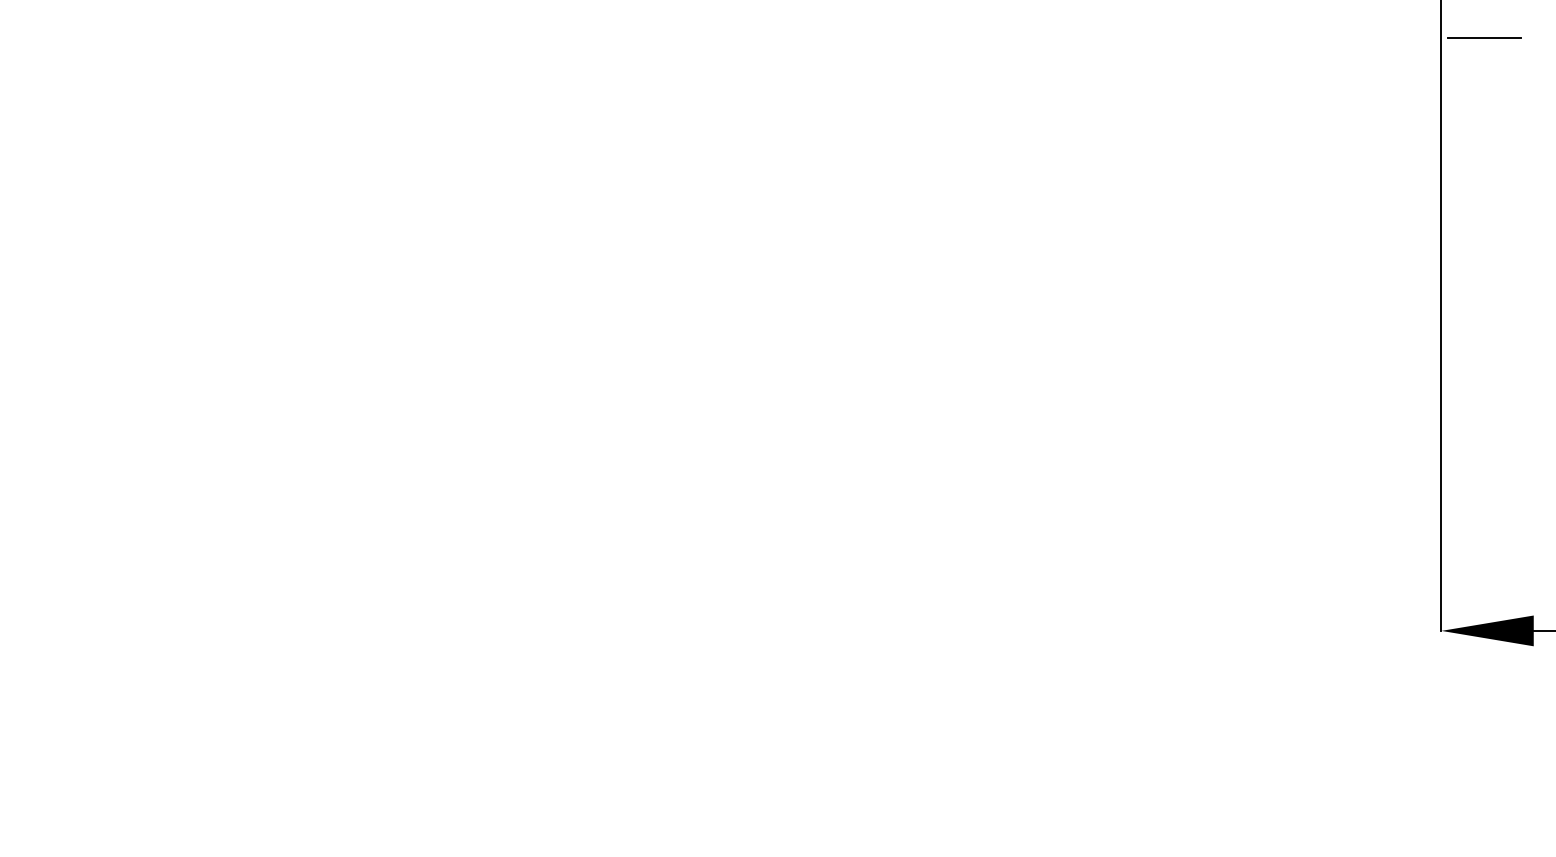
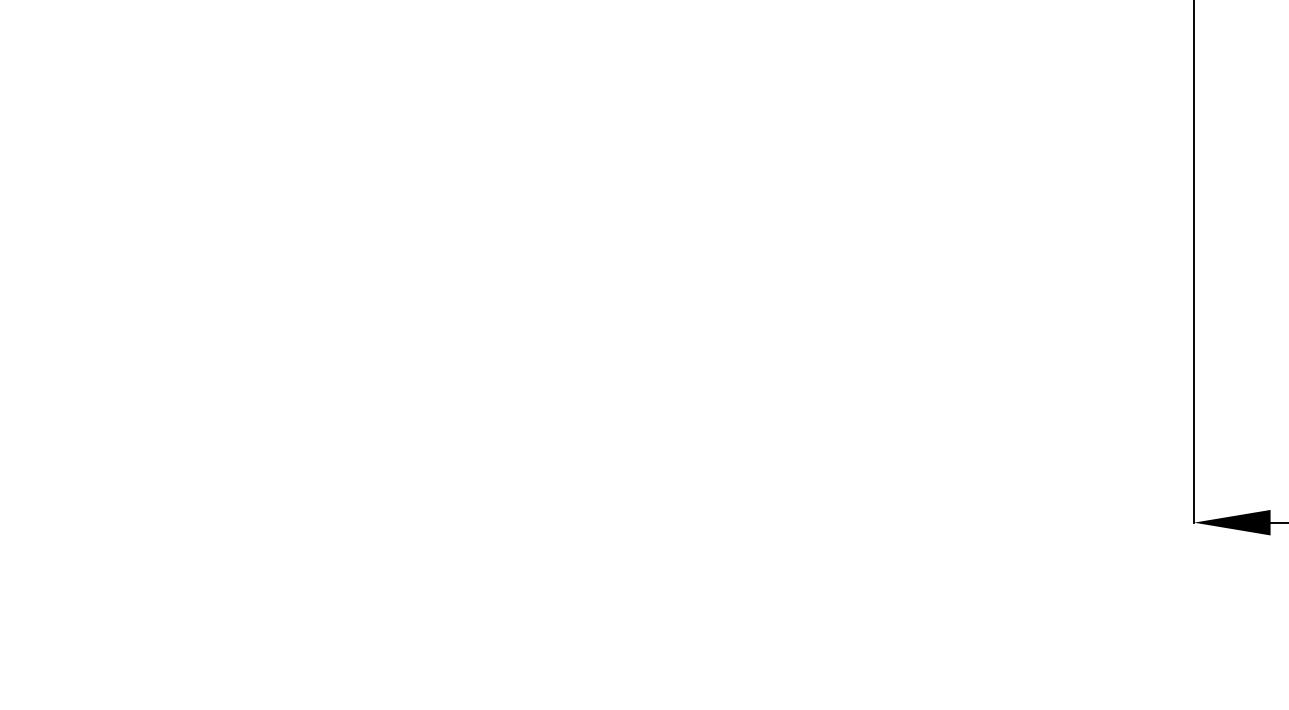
line: (1484, 37) -> (1229, 31), removed

